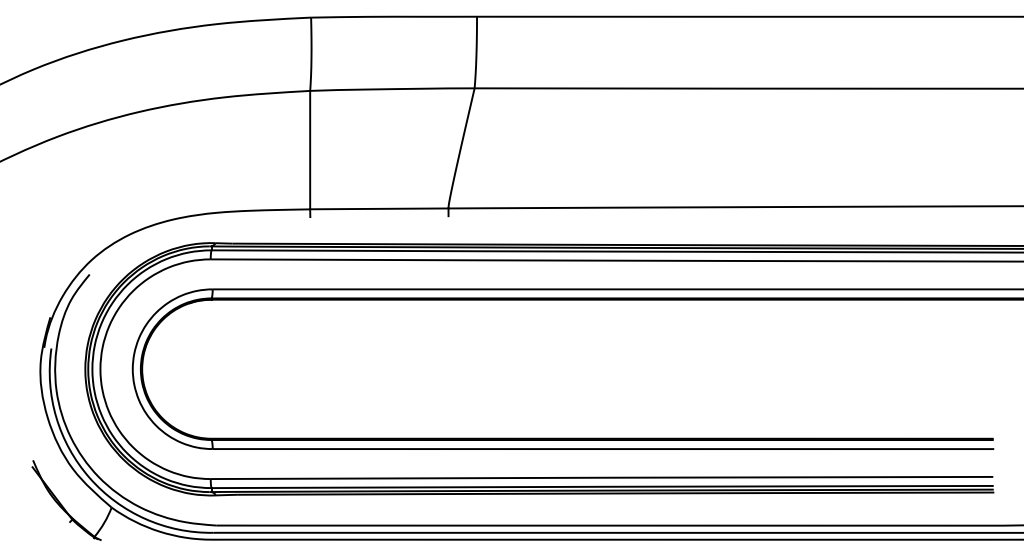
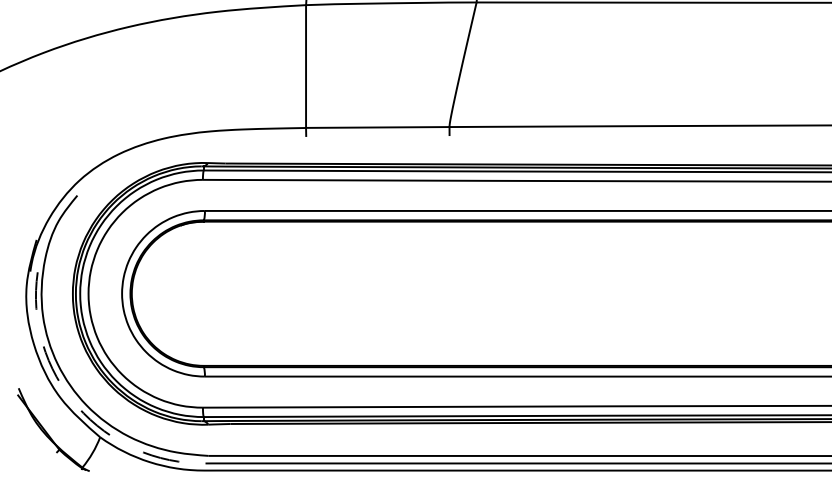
arc: (89, 478) -> (77, 407), solid -> dashed

